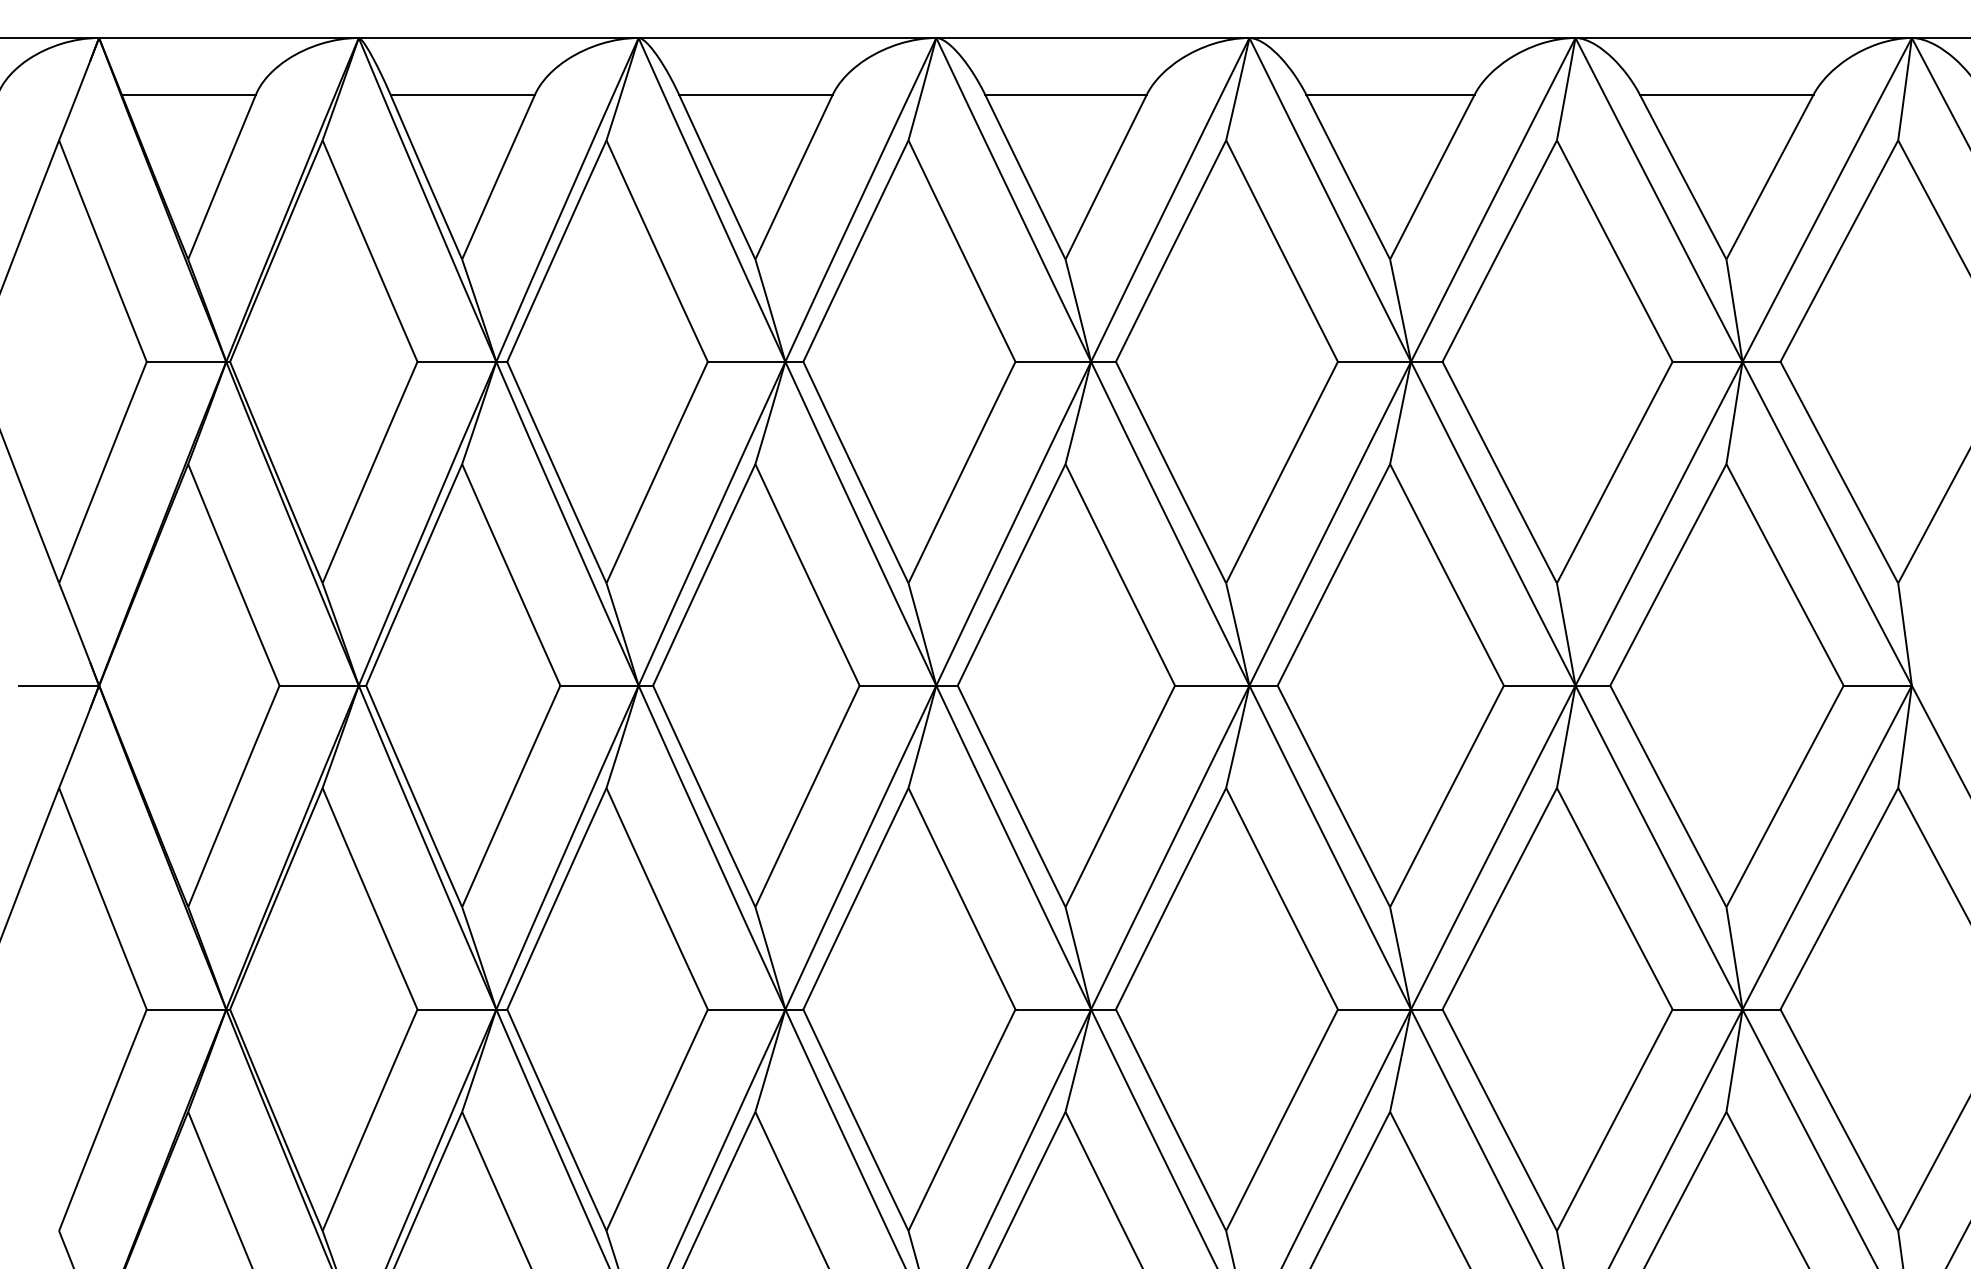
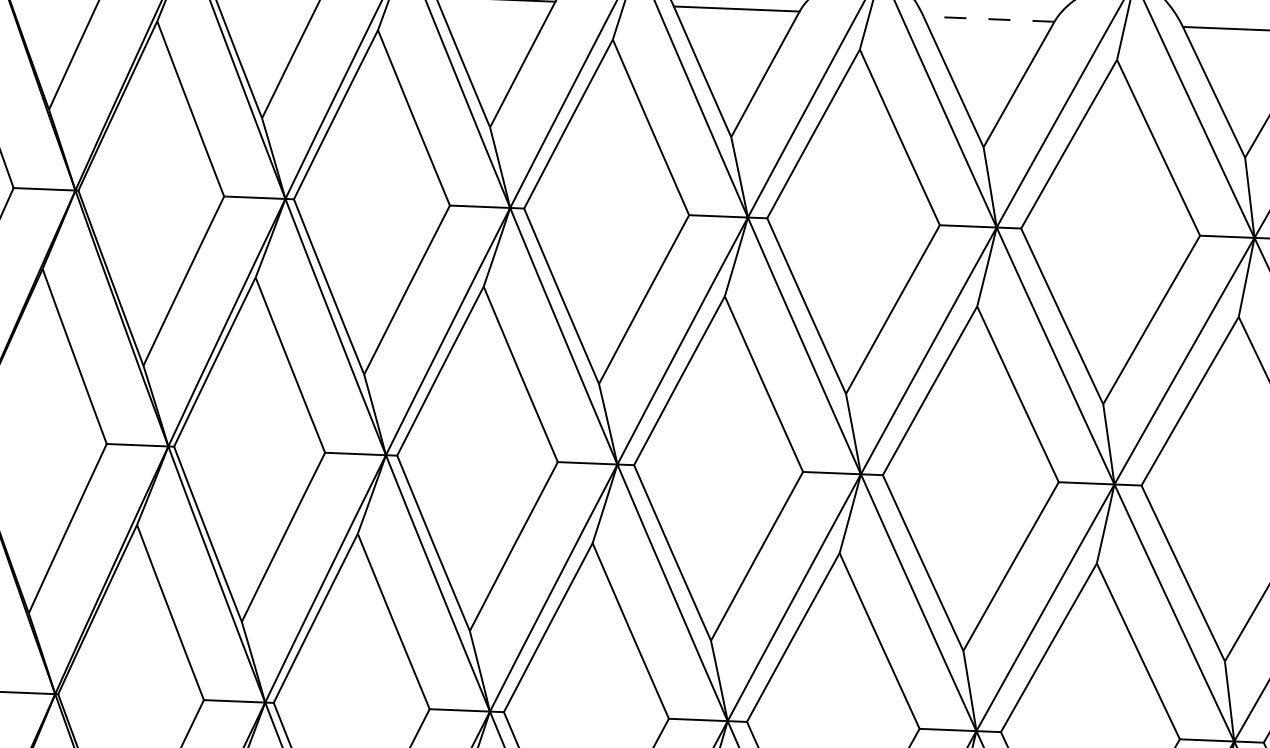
line: (1389, 94) -> (988, 18), solid -> dashed

